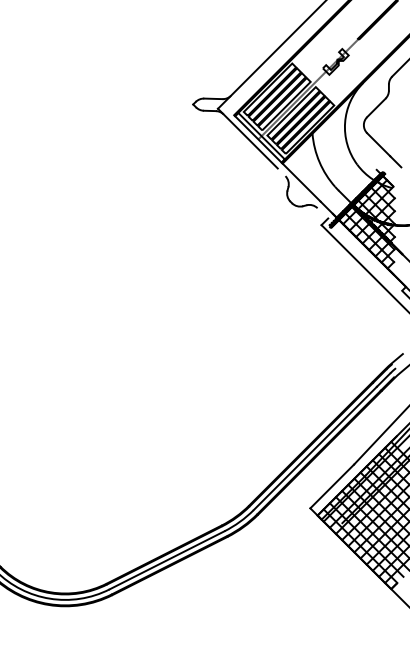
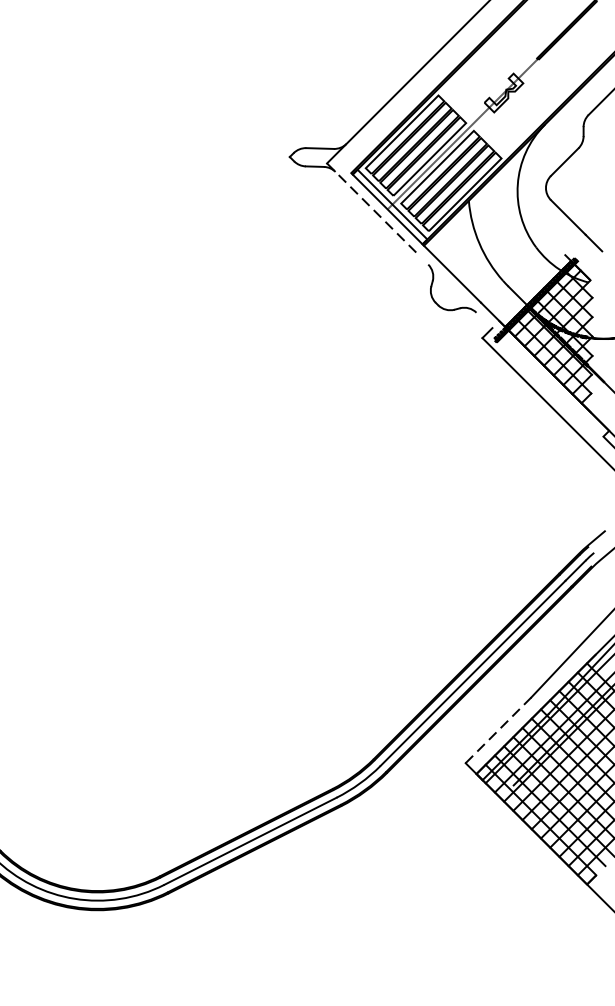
line: (248, 138) -> (372, 208), solid -> dashed
line: (332, 486) -> (498, 730), solid -> dashed

